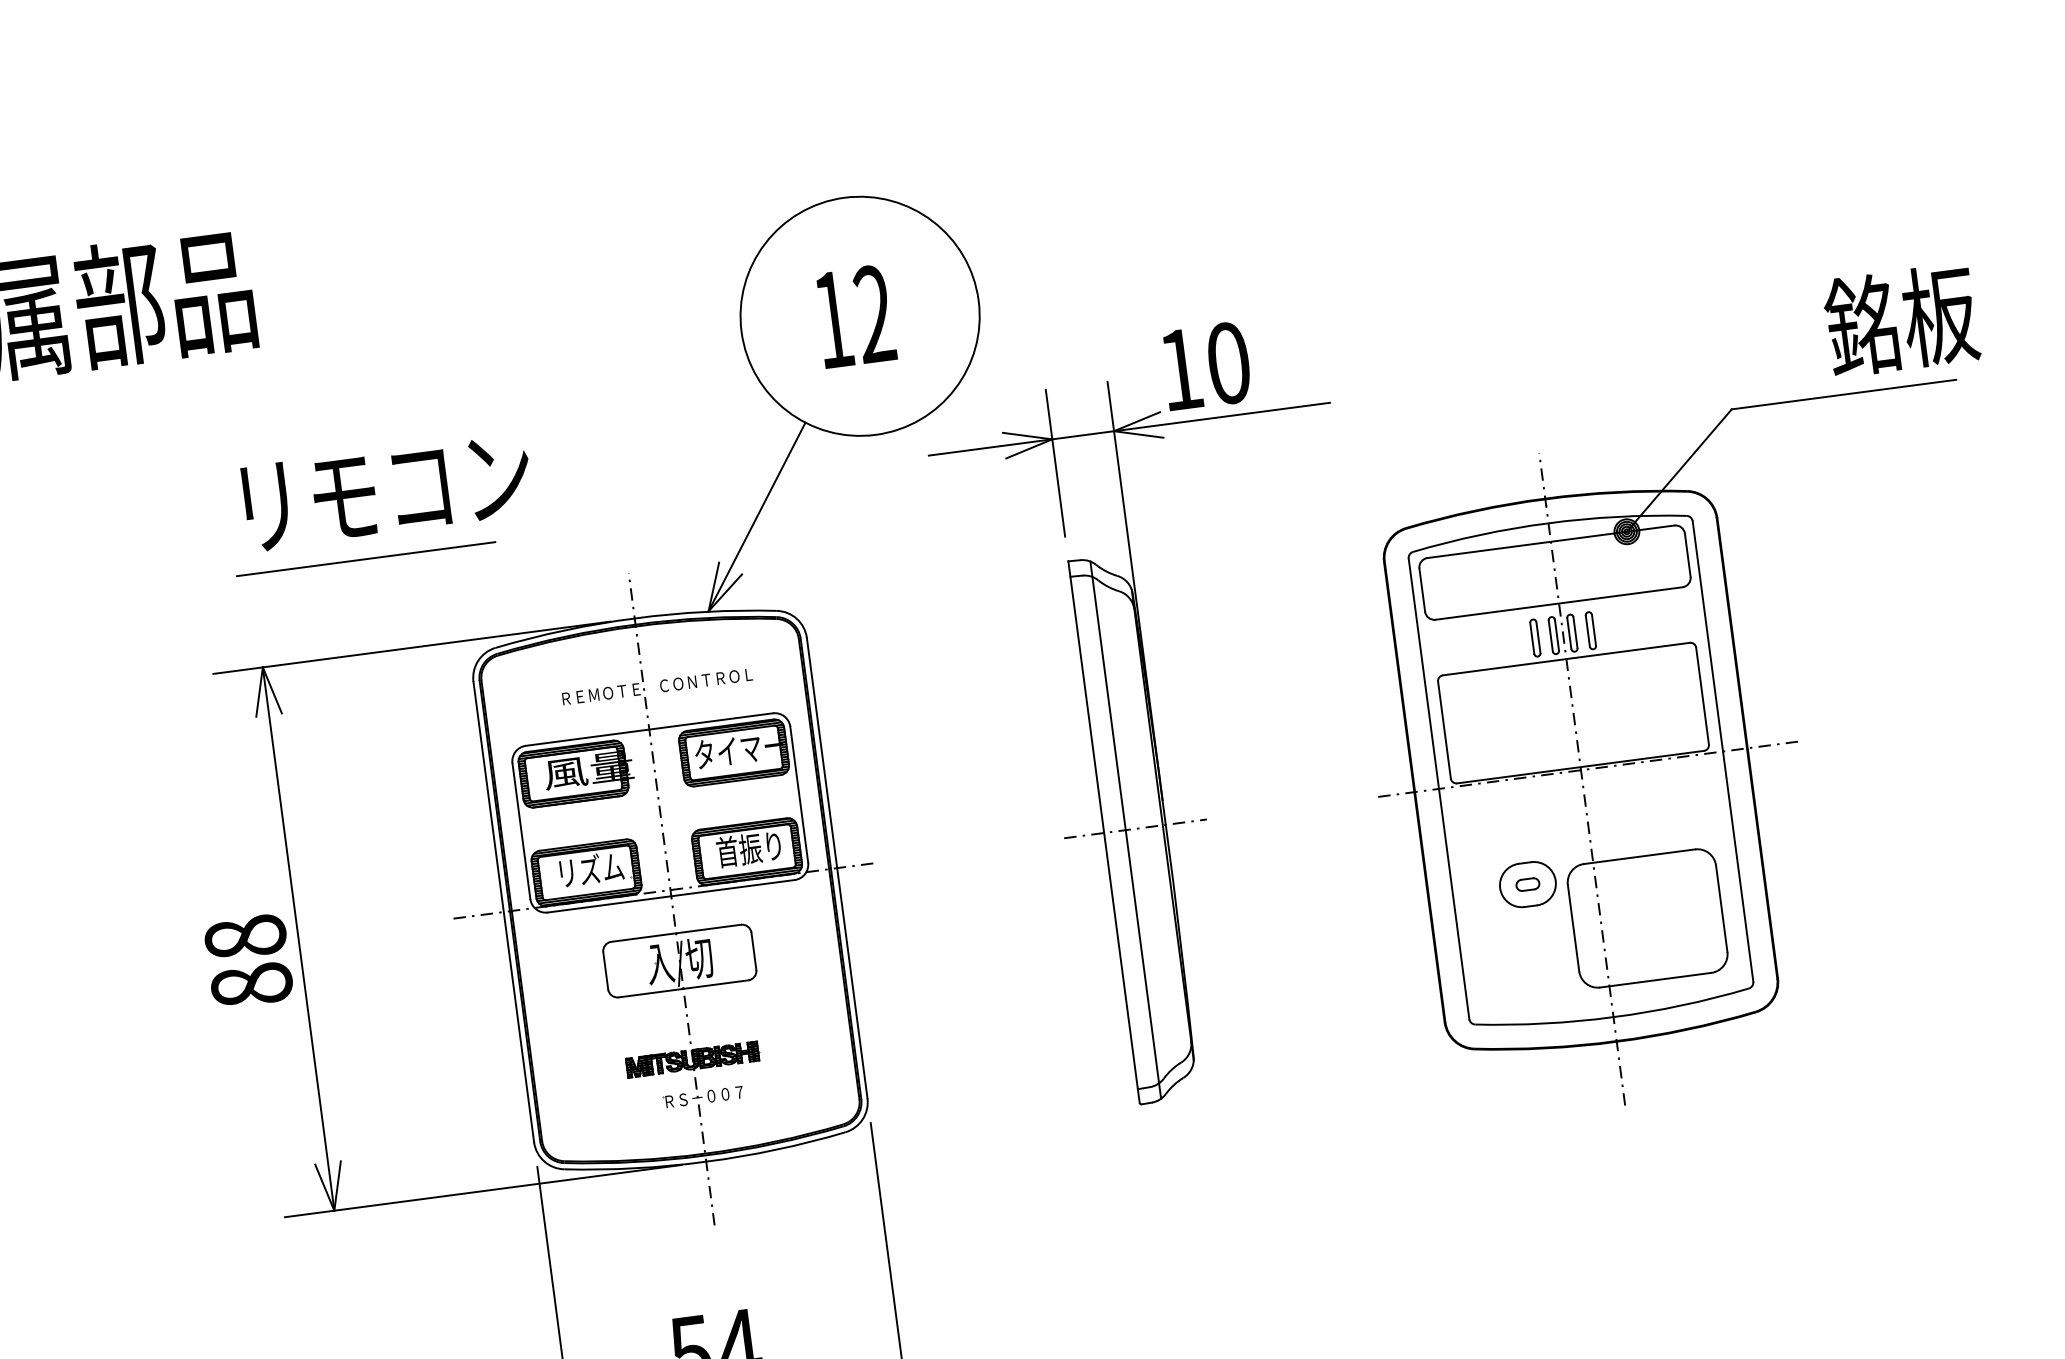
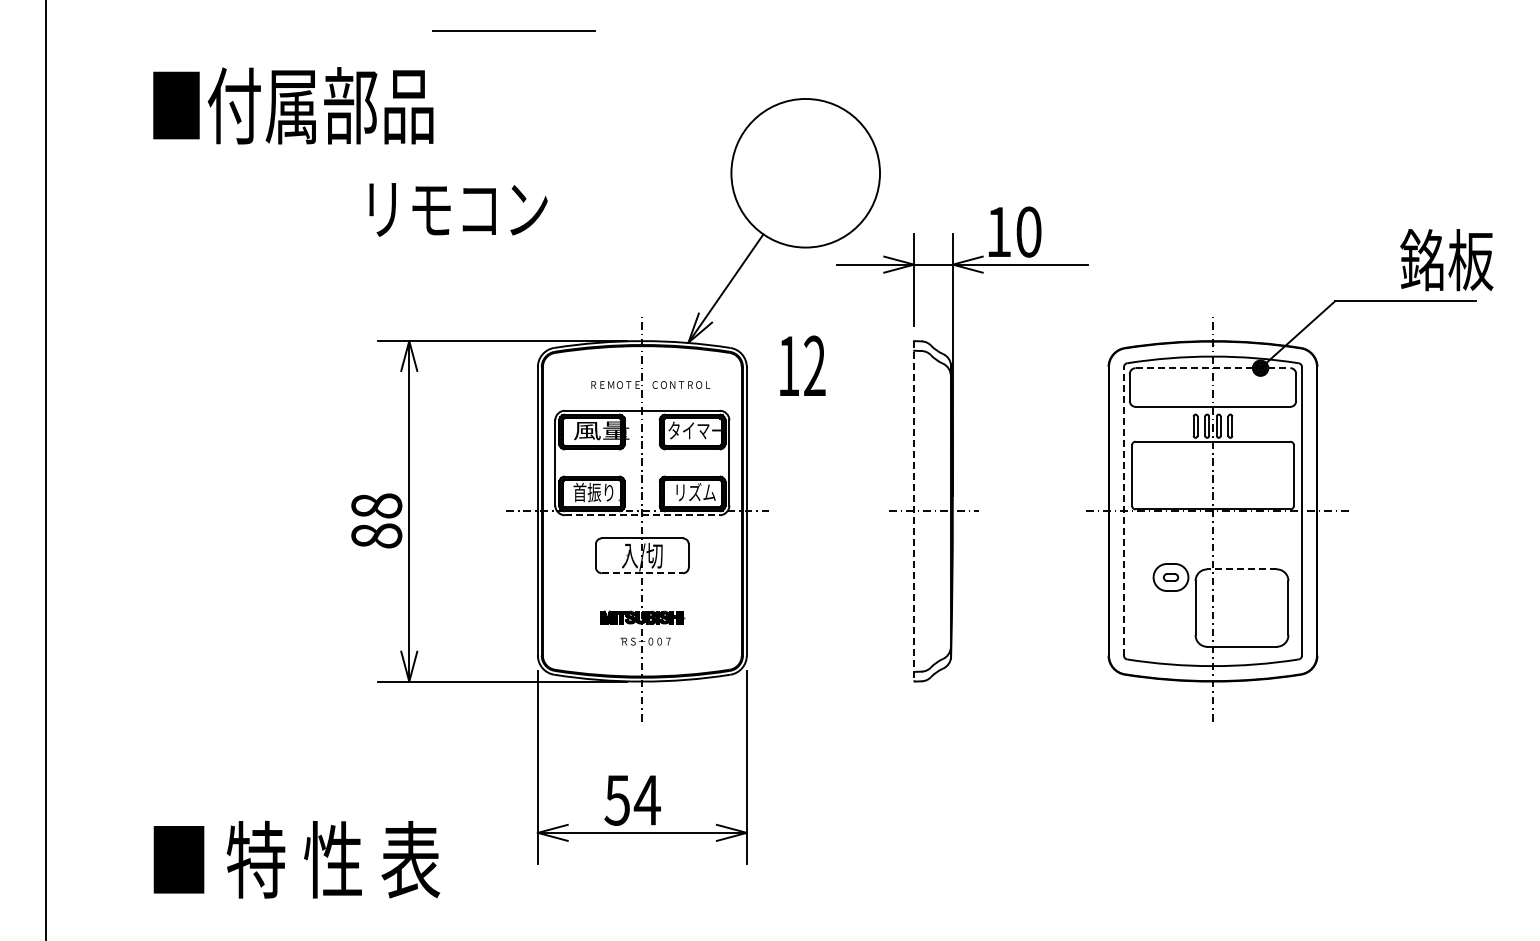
text: (854, 315) -> (802, 365), moved
text: (387, 490) -> (458, 209), moved
line: (1551, 542) -> (1213, 368), solid -> dashed
line: (365, 558) -> (513, 30), moved
line: (1439, 787) -> (1124, 510), solid -> dashed
line: (1125, 828) -> (927, 510), removed
line: (1104, 831) -> (914, 510), solid -> dashed
text: (749, 849) -> (694, 492), 首振り -> リズム
line: (1640, 856) -> (1242, 569), solid -> dashed
text: (590, 870) -> (594, 492), リズム -> 首振り
line: (671, 896) -> (642, 515), solid -> dashed
line: (683, 989) -> (642, 573), solid -> dashed

